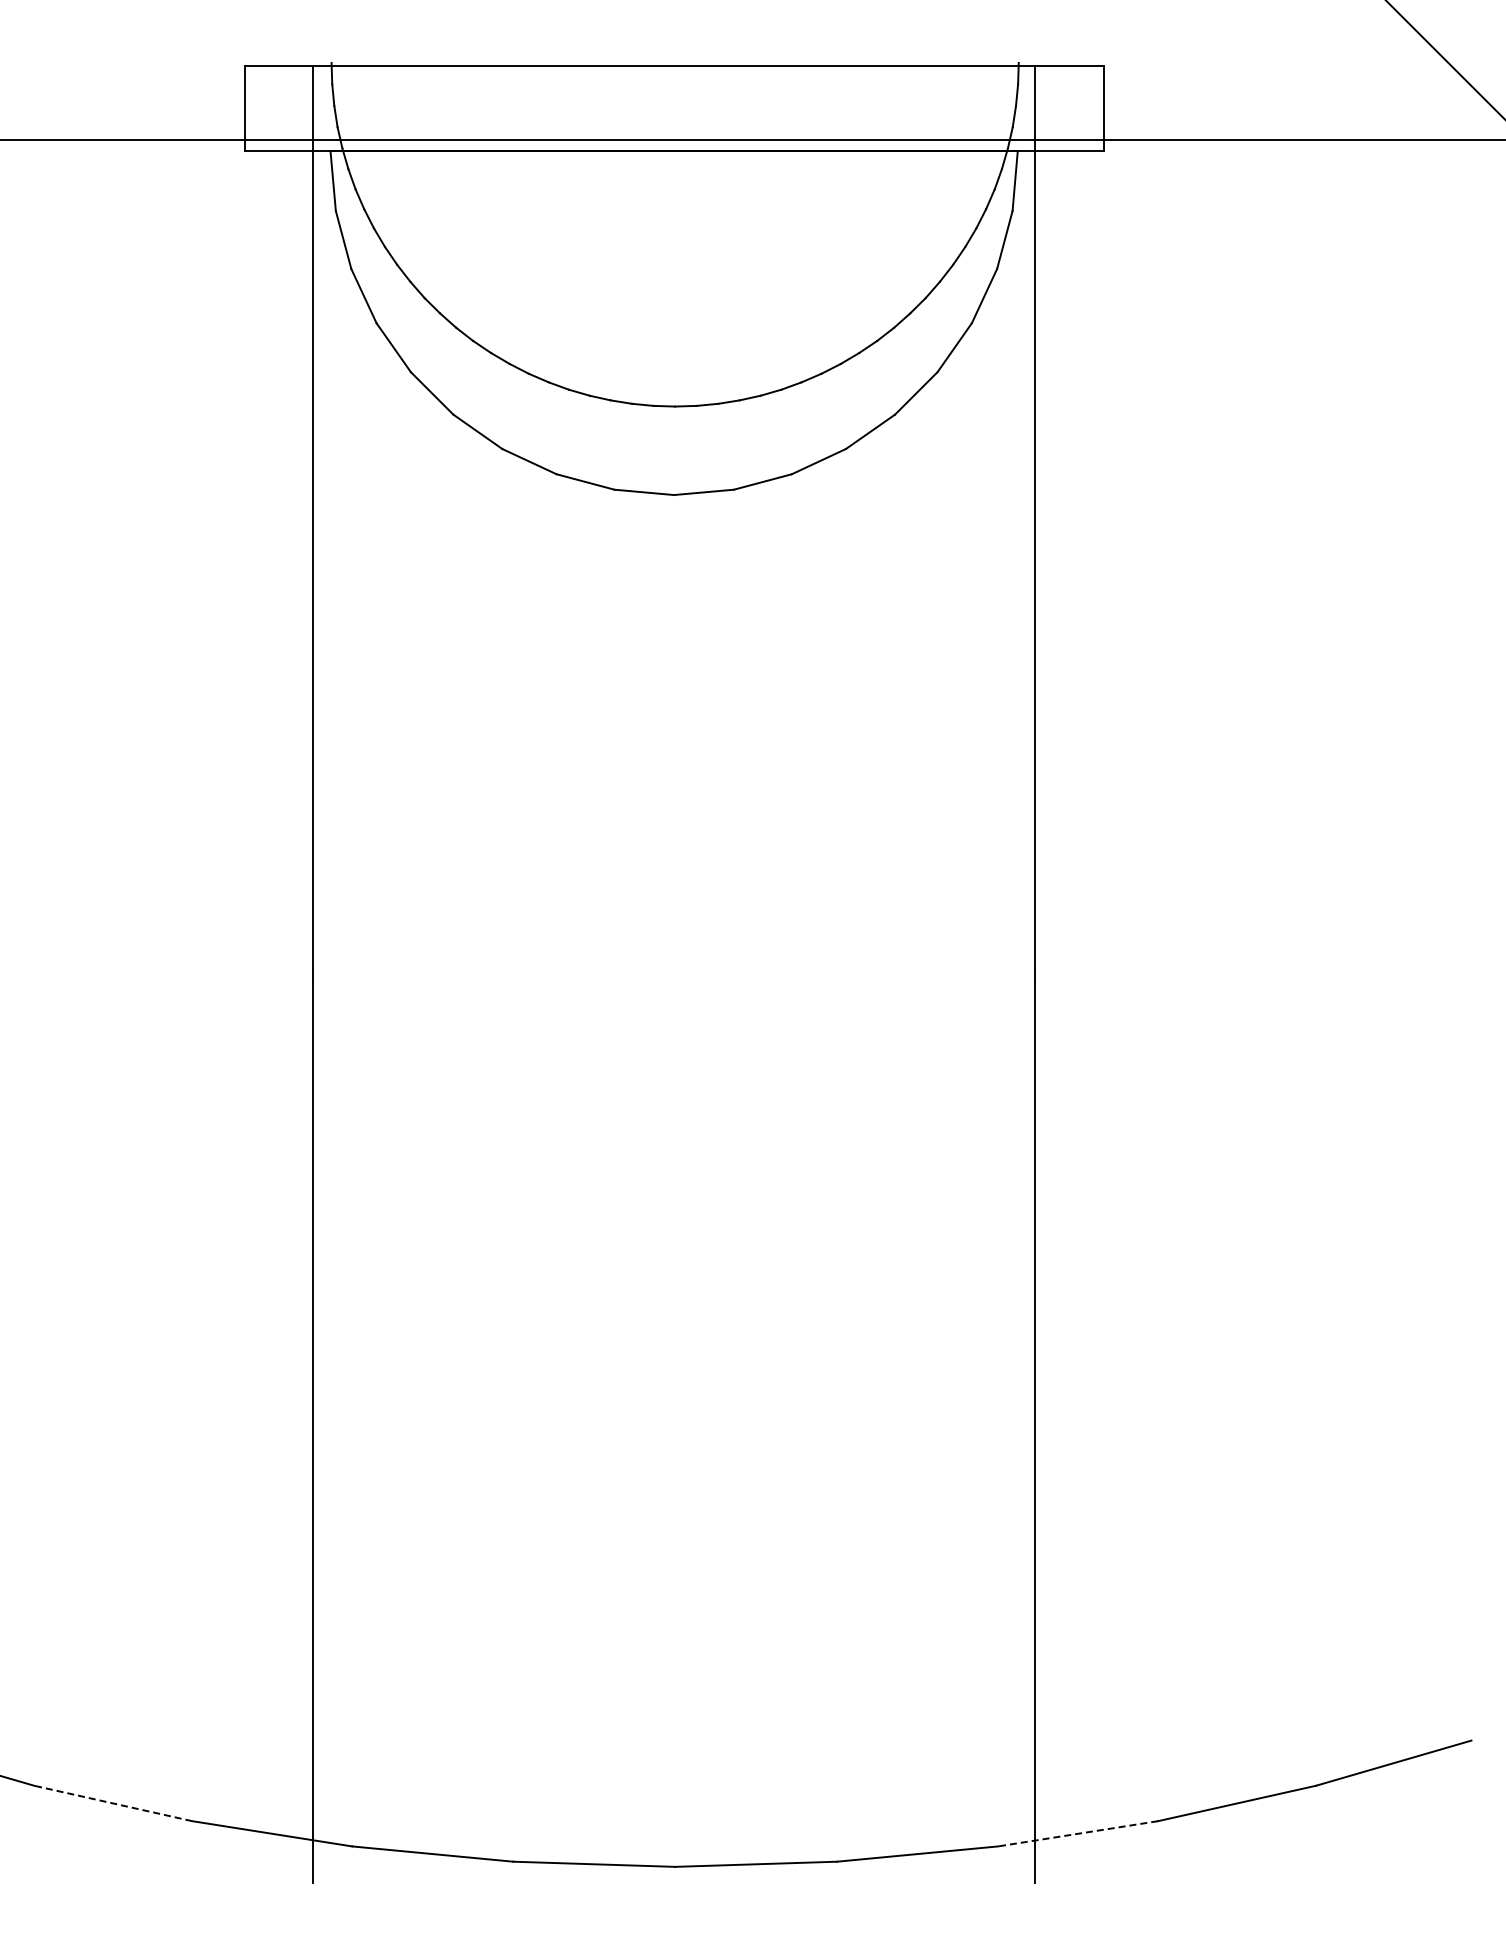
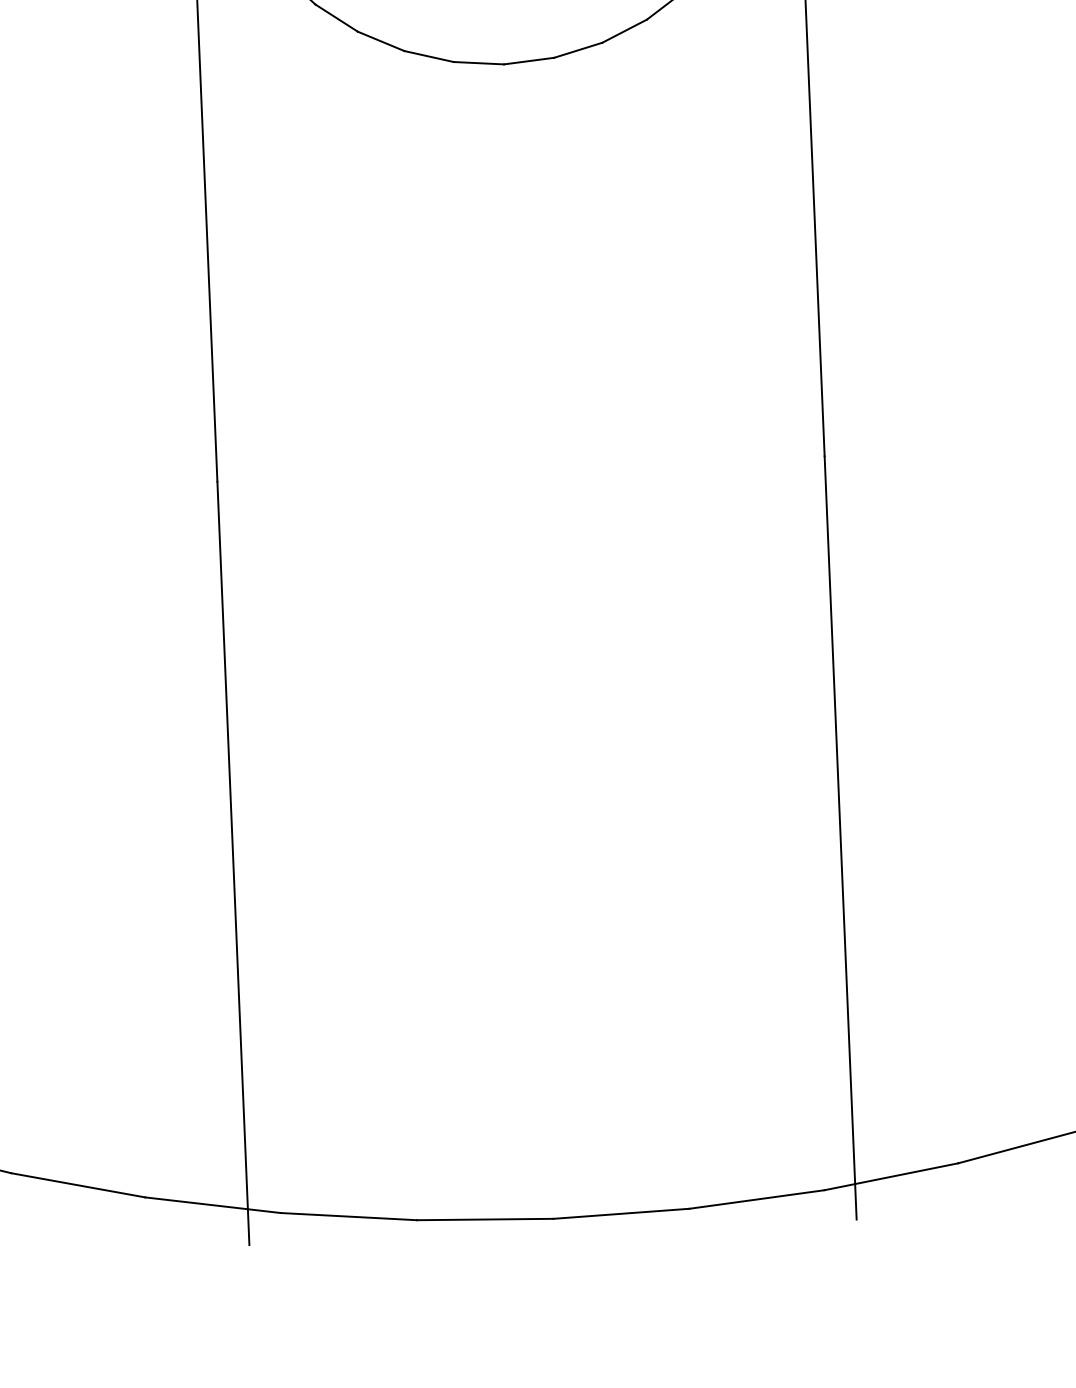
line: (113, 1803) -> (78, 1185), dashed -> solid
line: (1078, 1833) -> (891, 1176), dashed -> solid

